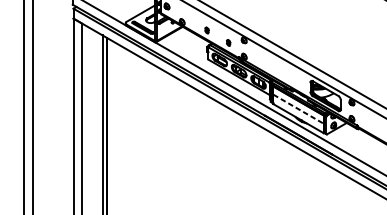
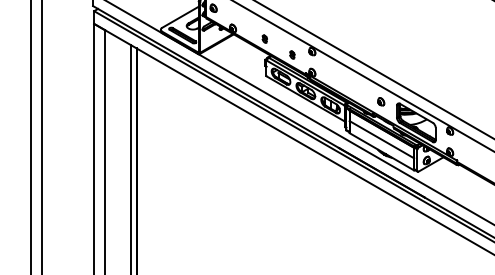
part: (298, 79) -> (381, 101), added
line: (299, 109) -> (382, 139), dashed -> solid

